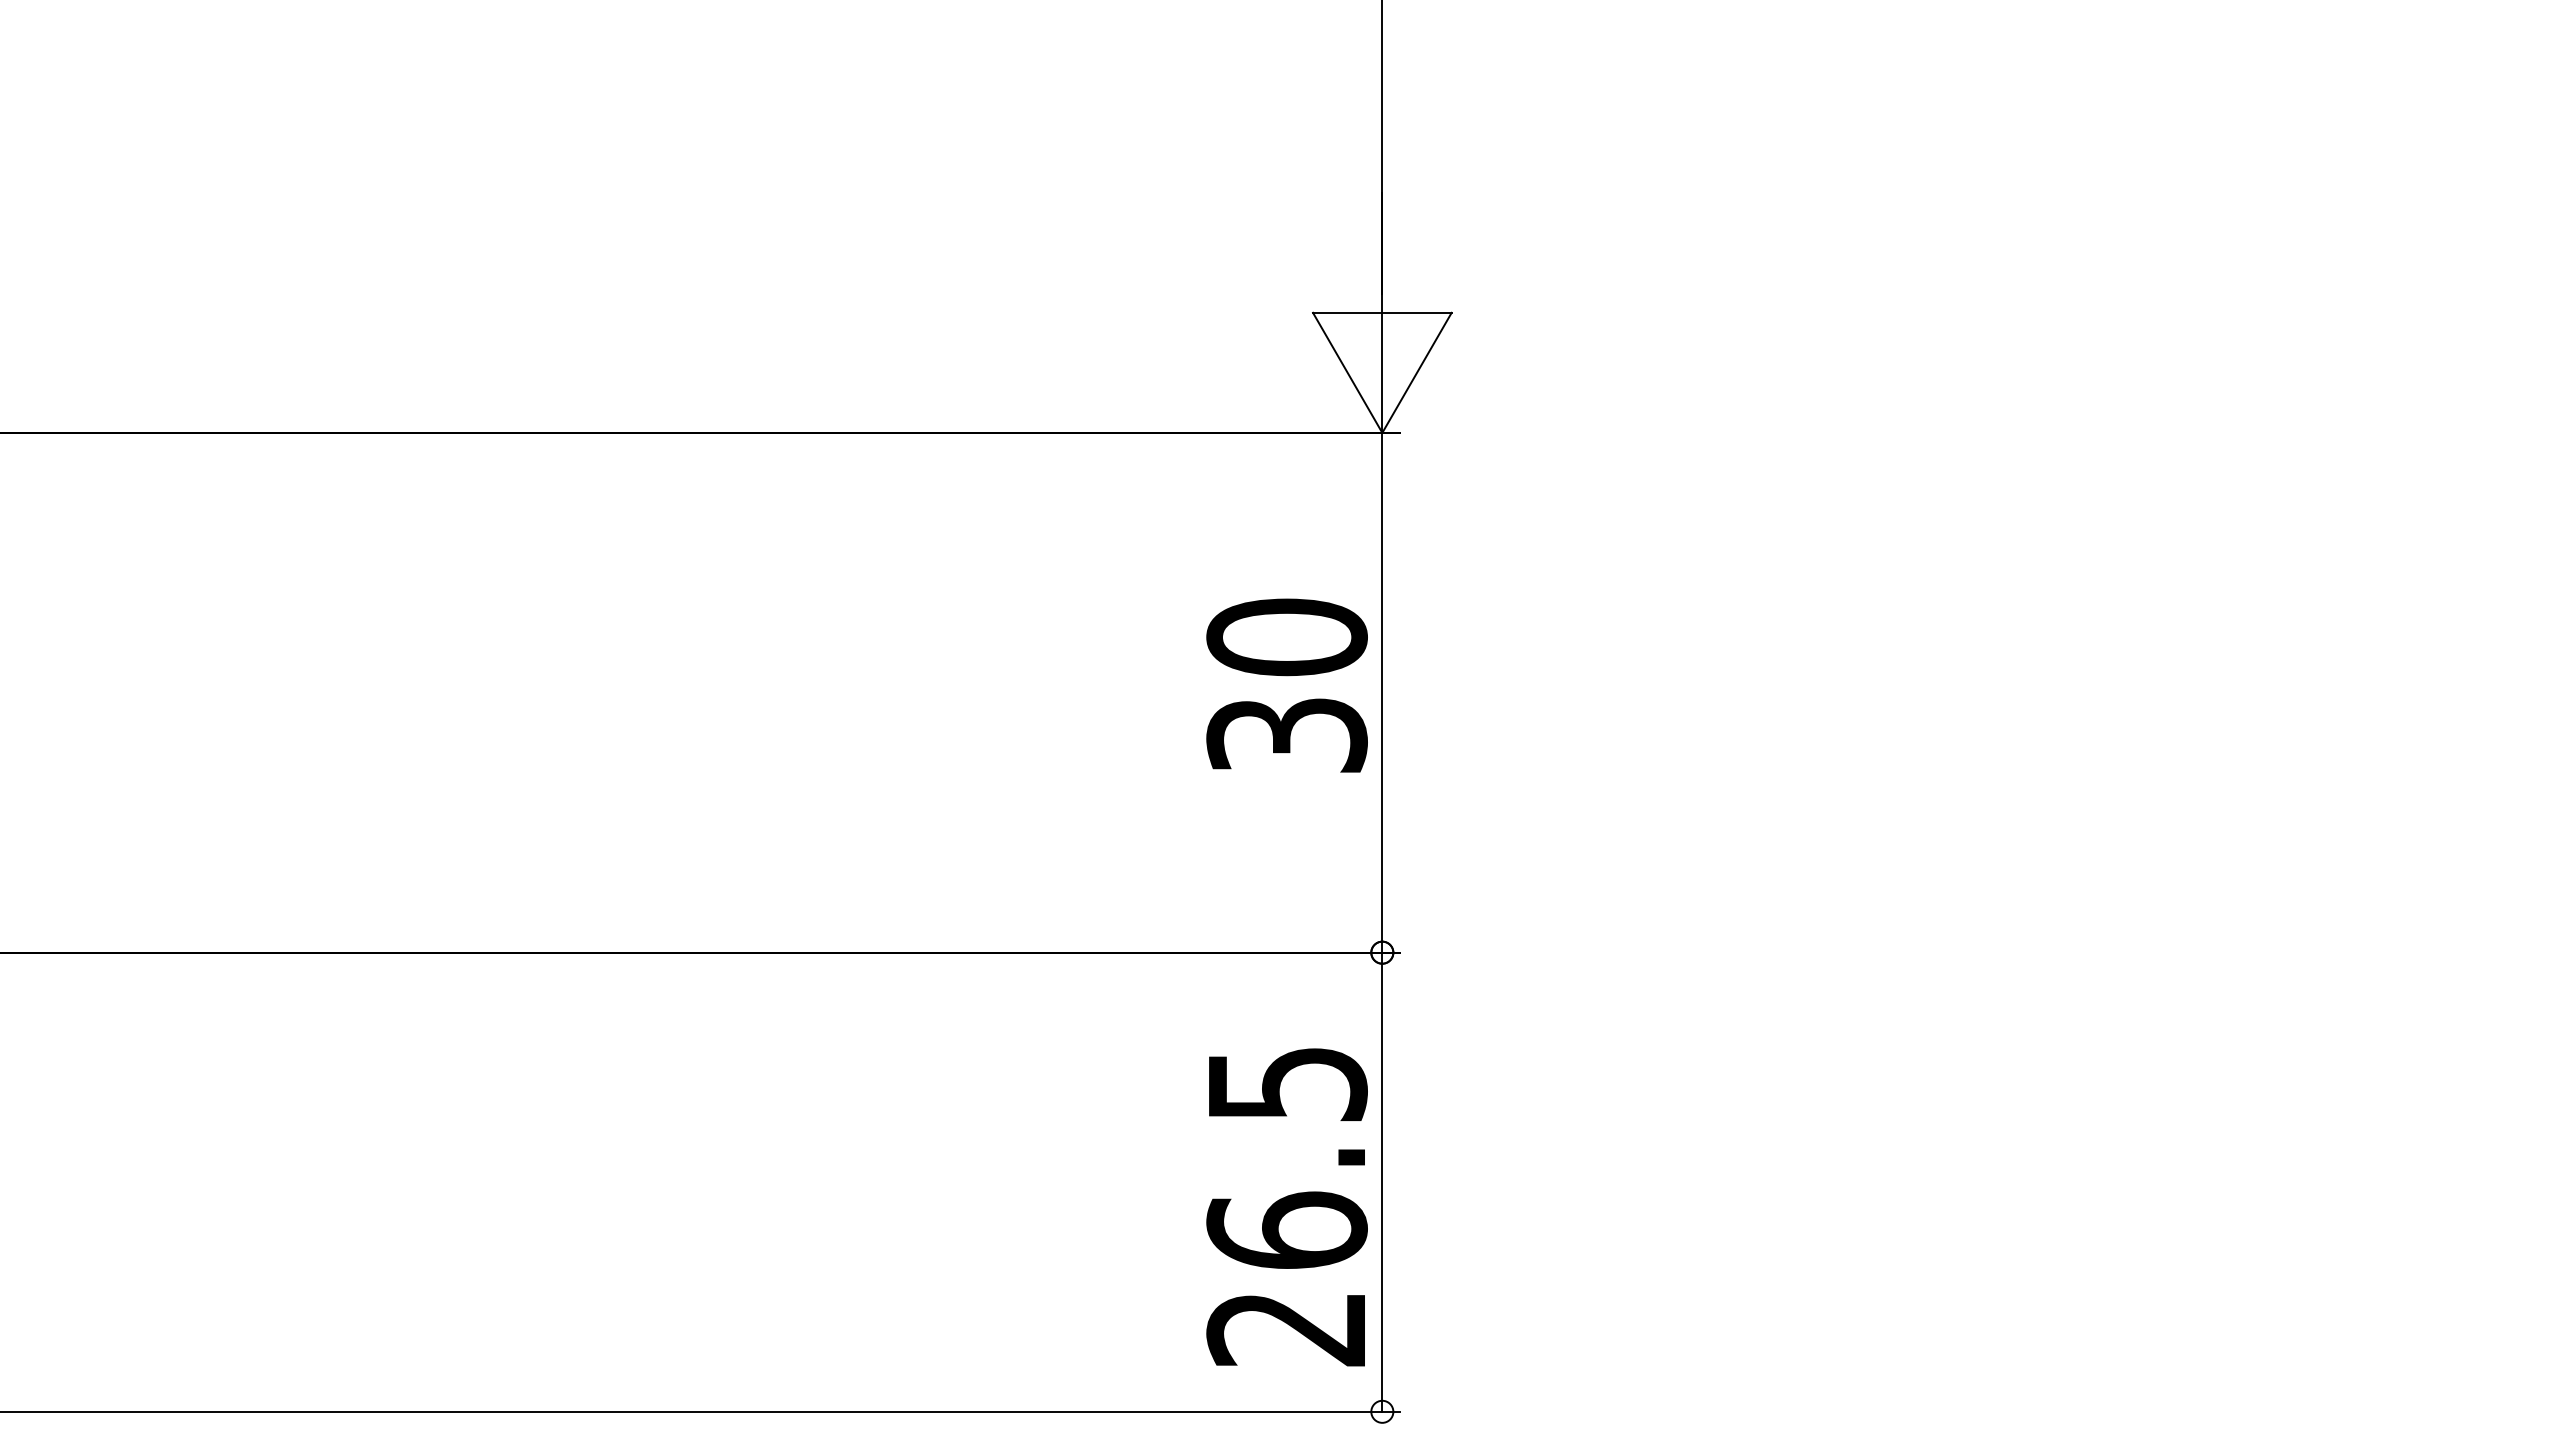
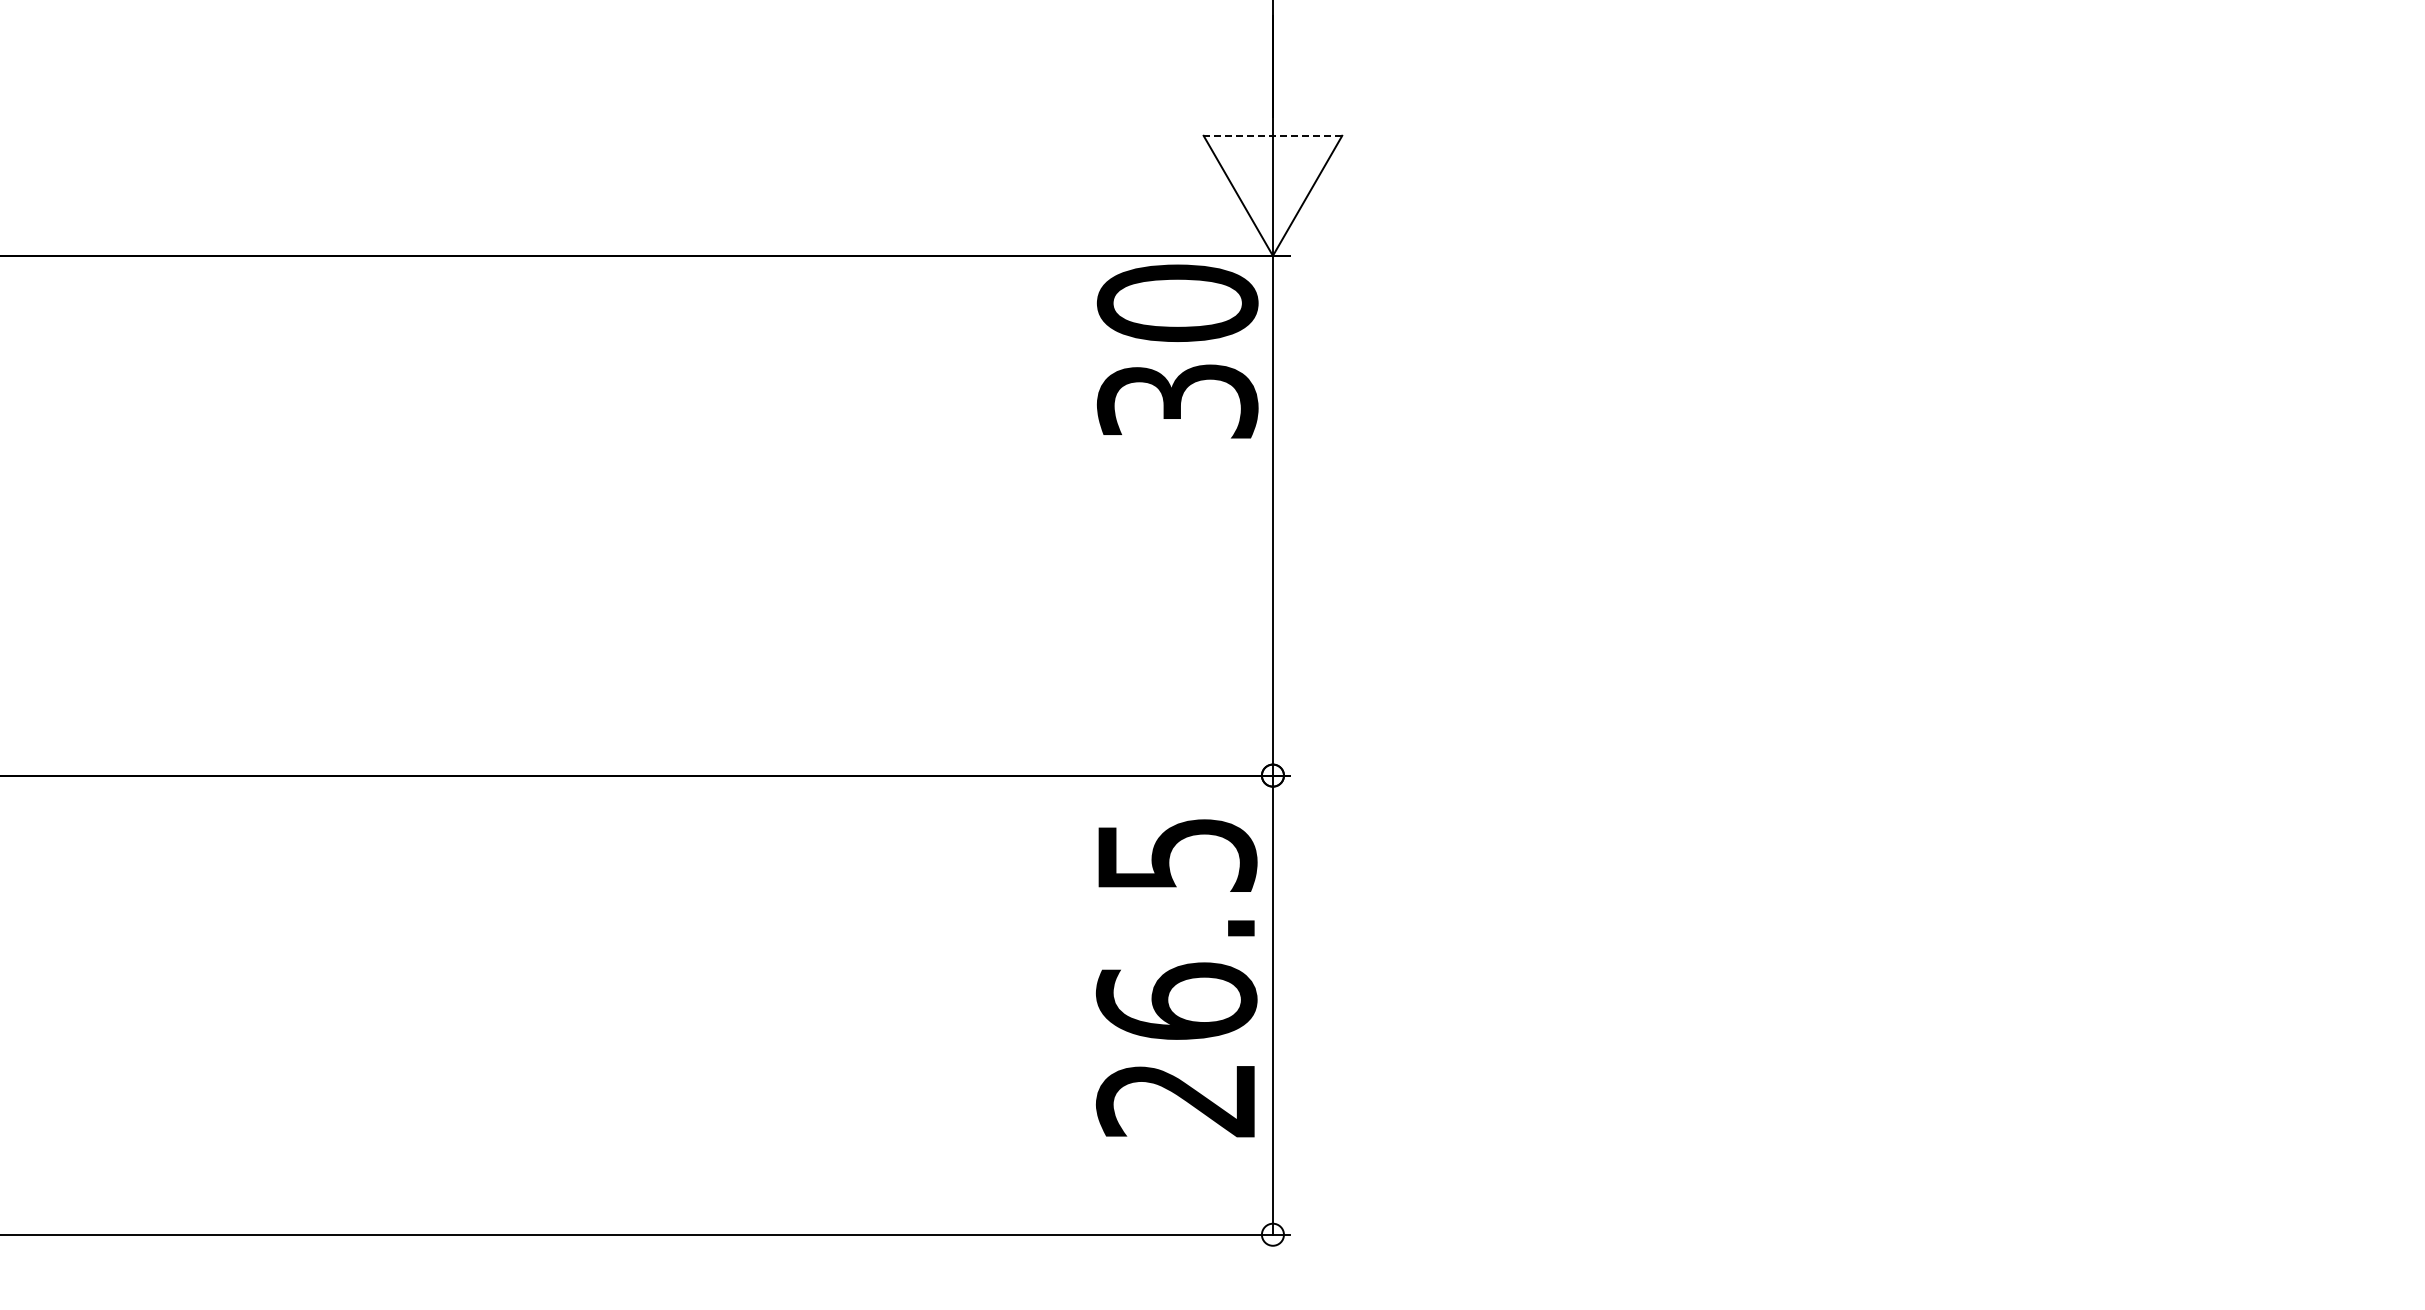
line: (1381, 312) -> (1272, 135), solid -> dashed
text: (1286, 685) -> (1177, 351), moved
text: (1286, 1207) -> (1176, 978), moved

